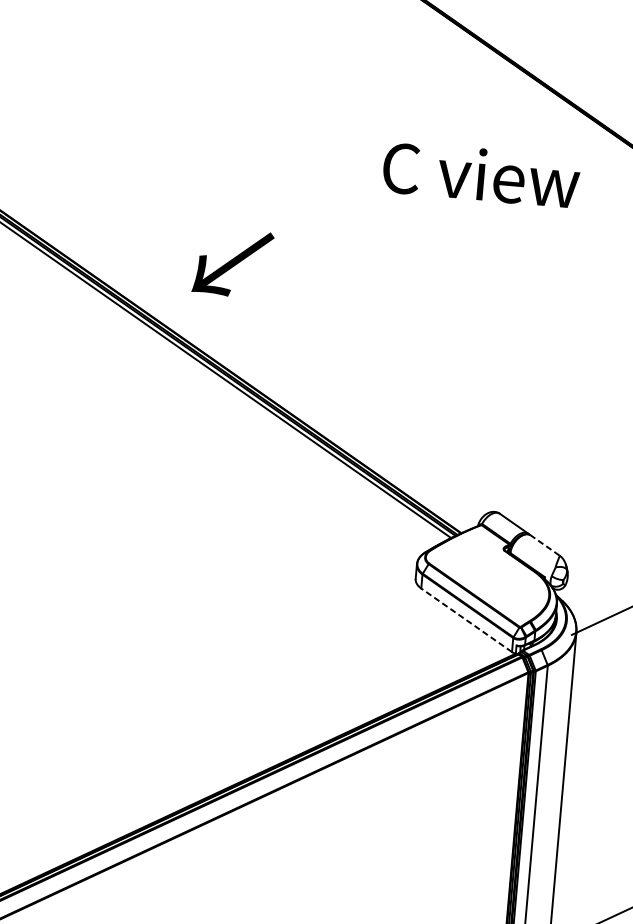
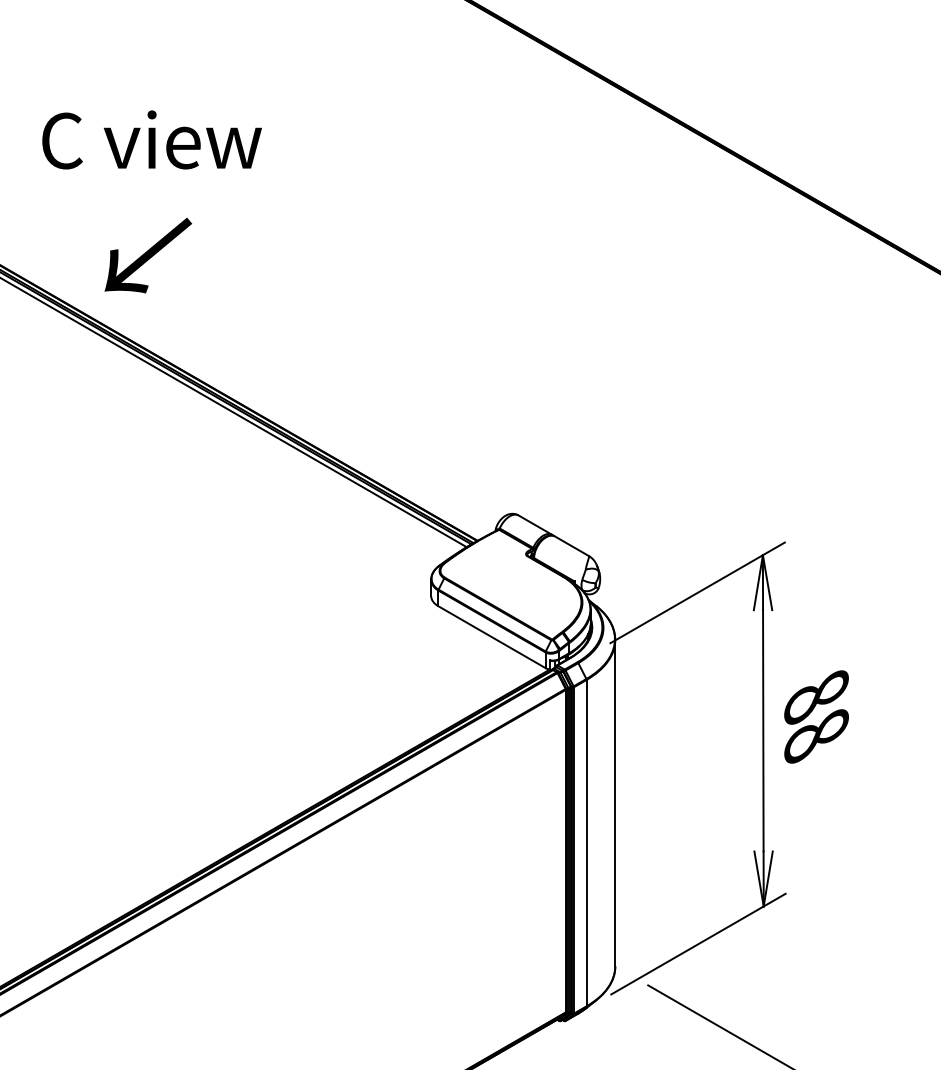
text: (481, 174) -> (151, 139), moved
text: (233, 263) -> (148, 255), moved
line: (544, 545) -> (571, 546), dashed -> solid
line: (466, 620) -> (491, 637), dashed -> solid

